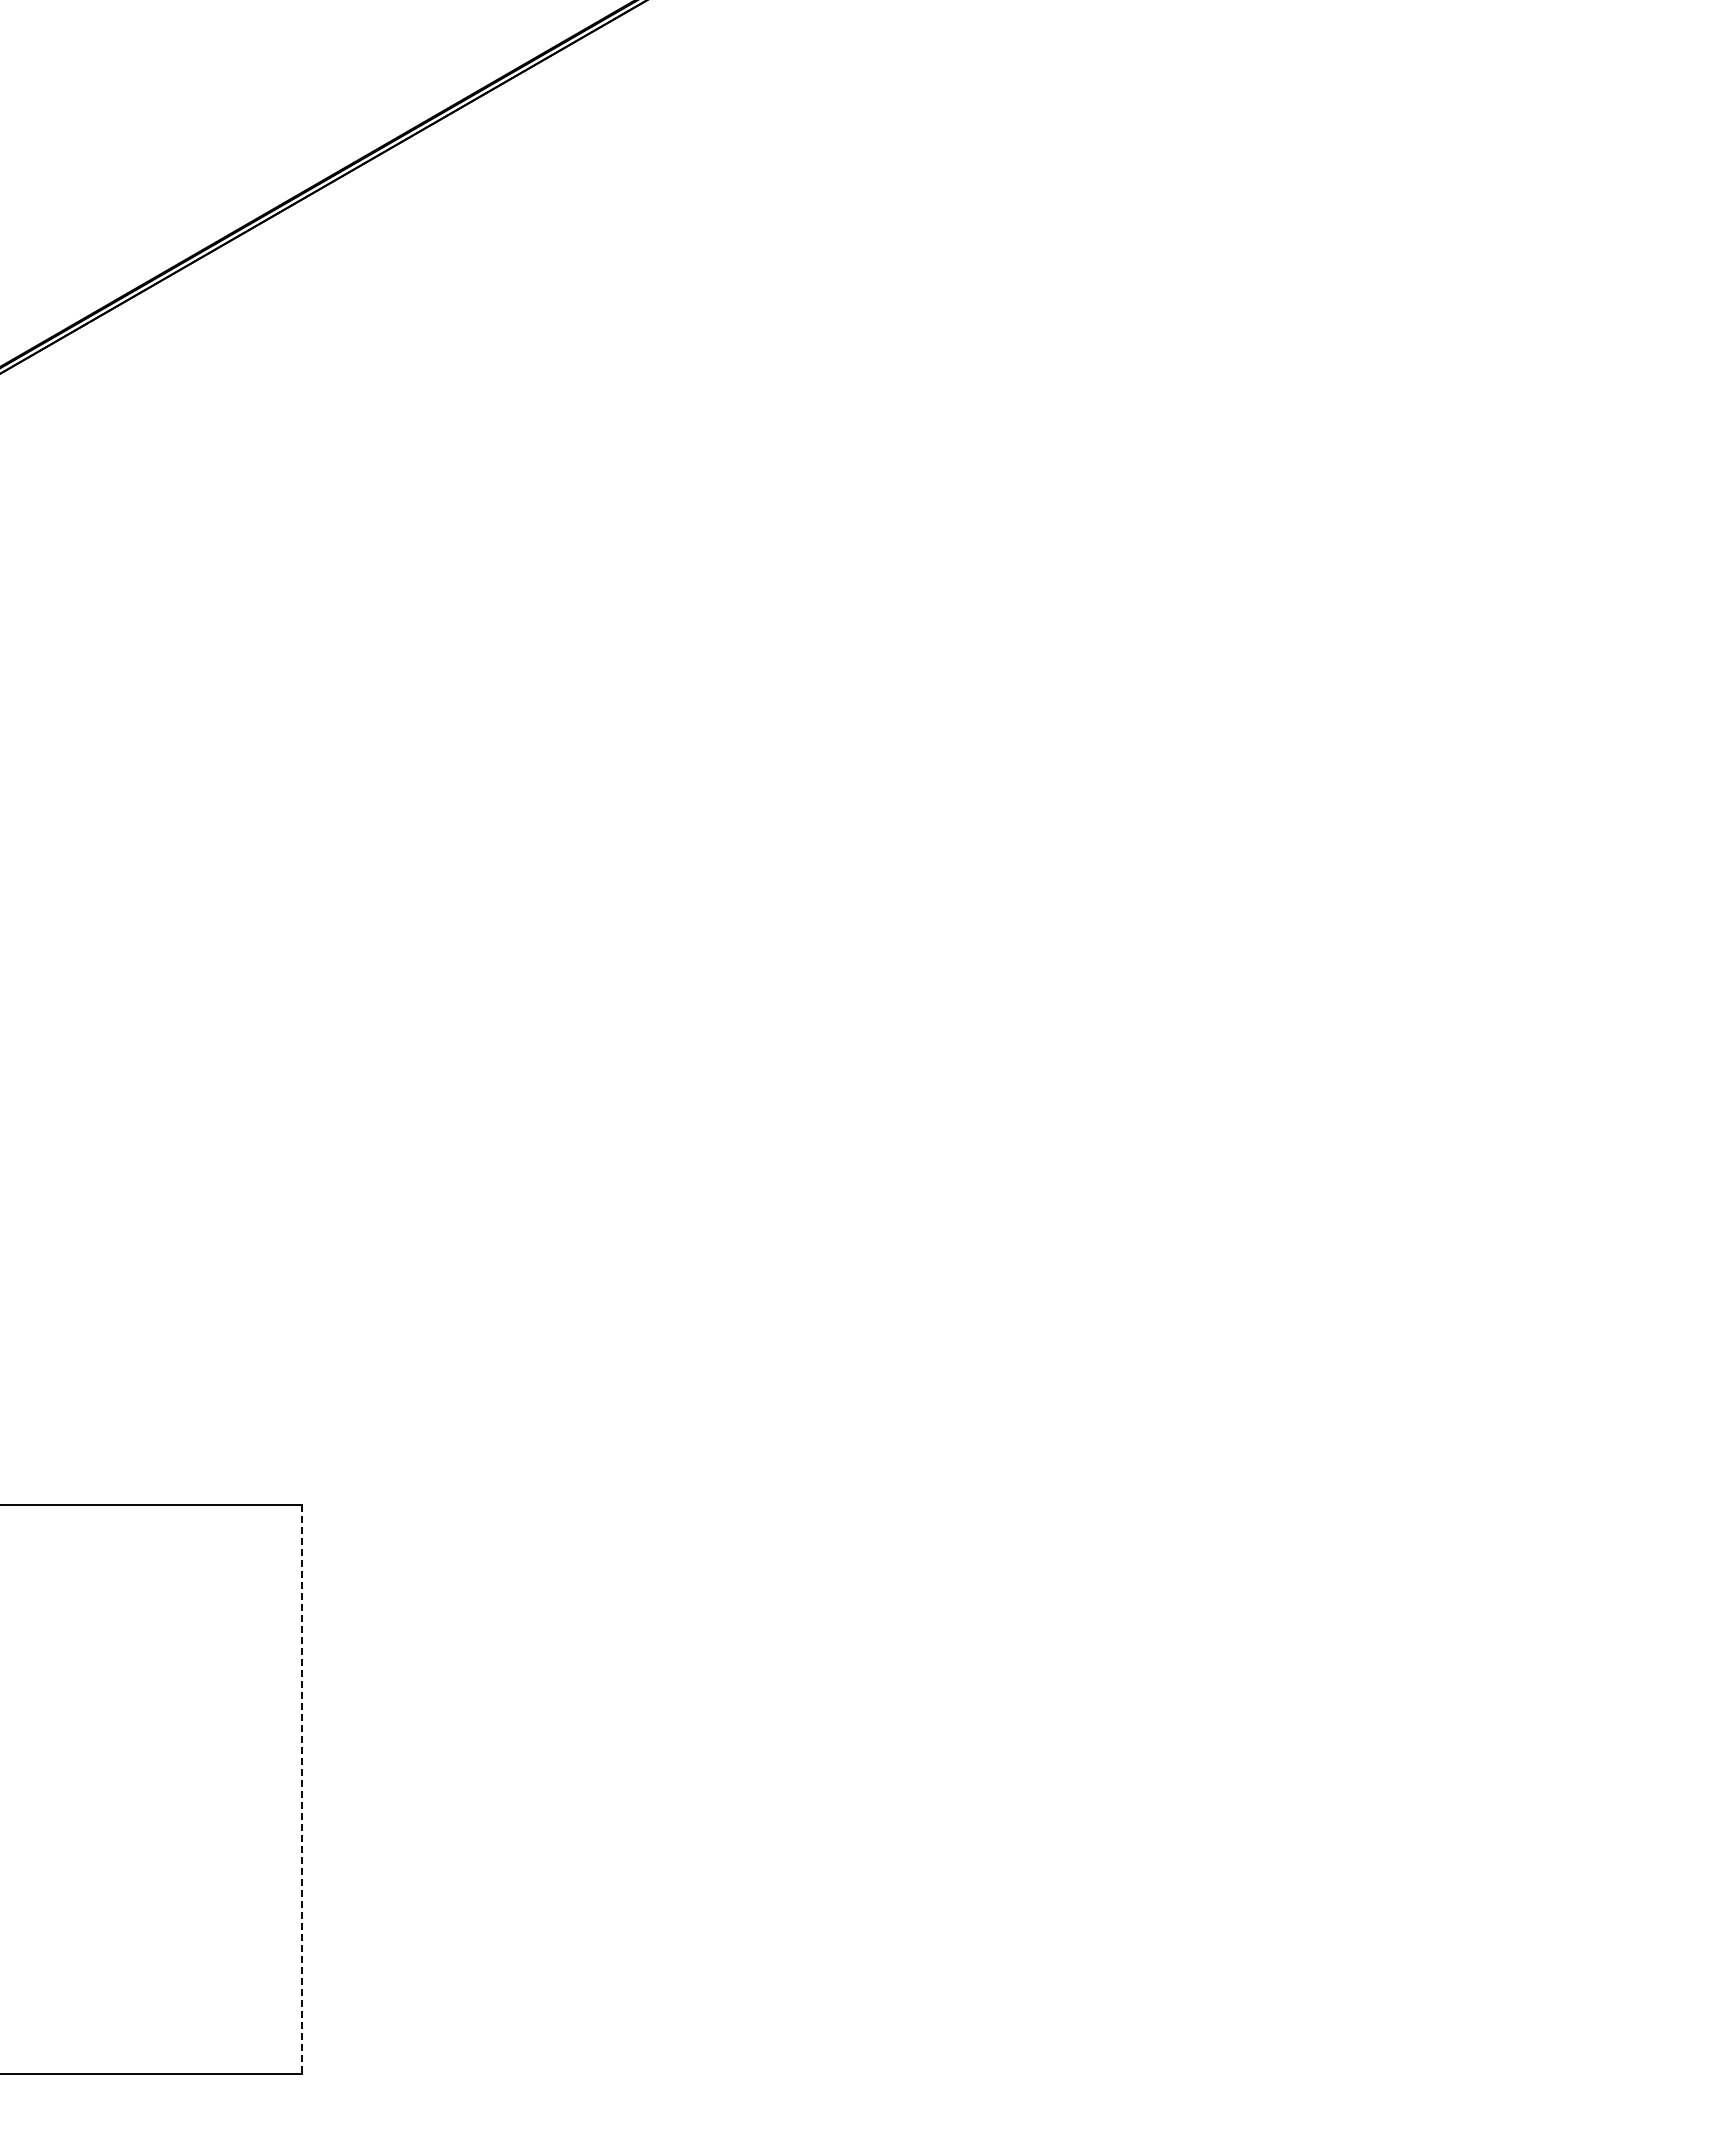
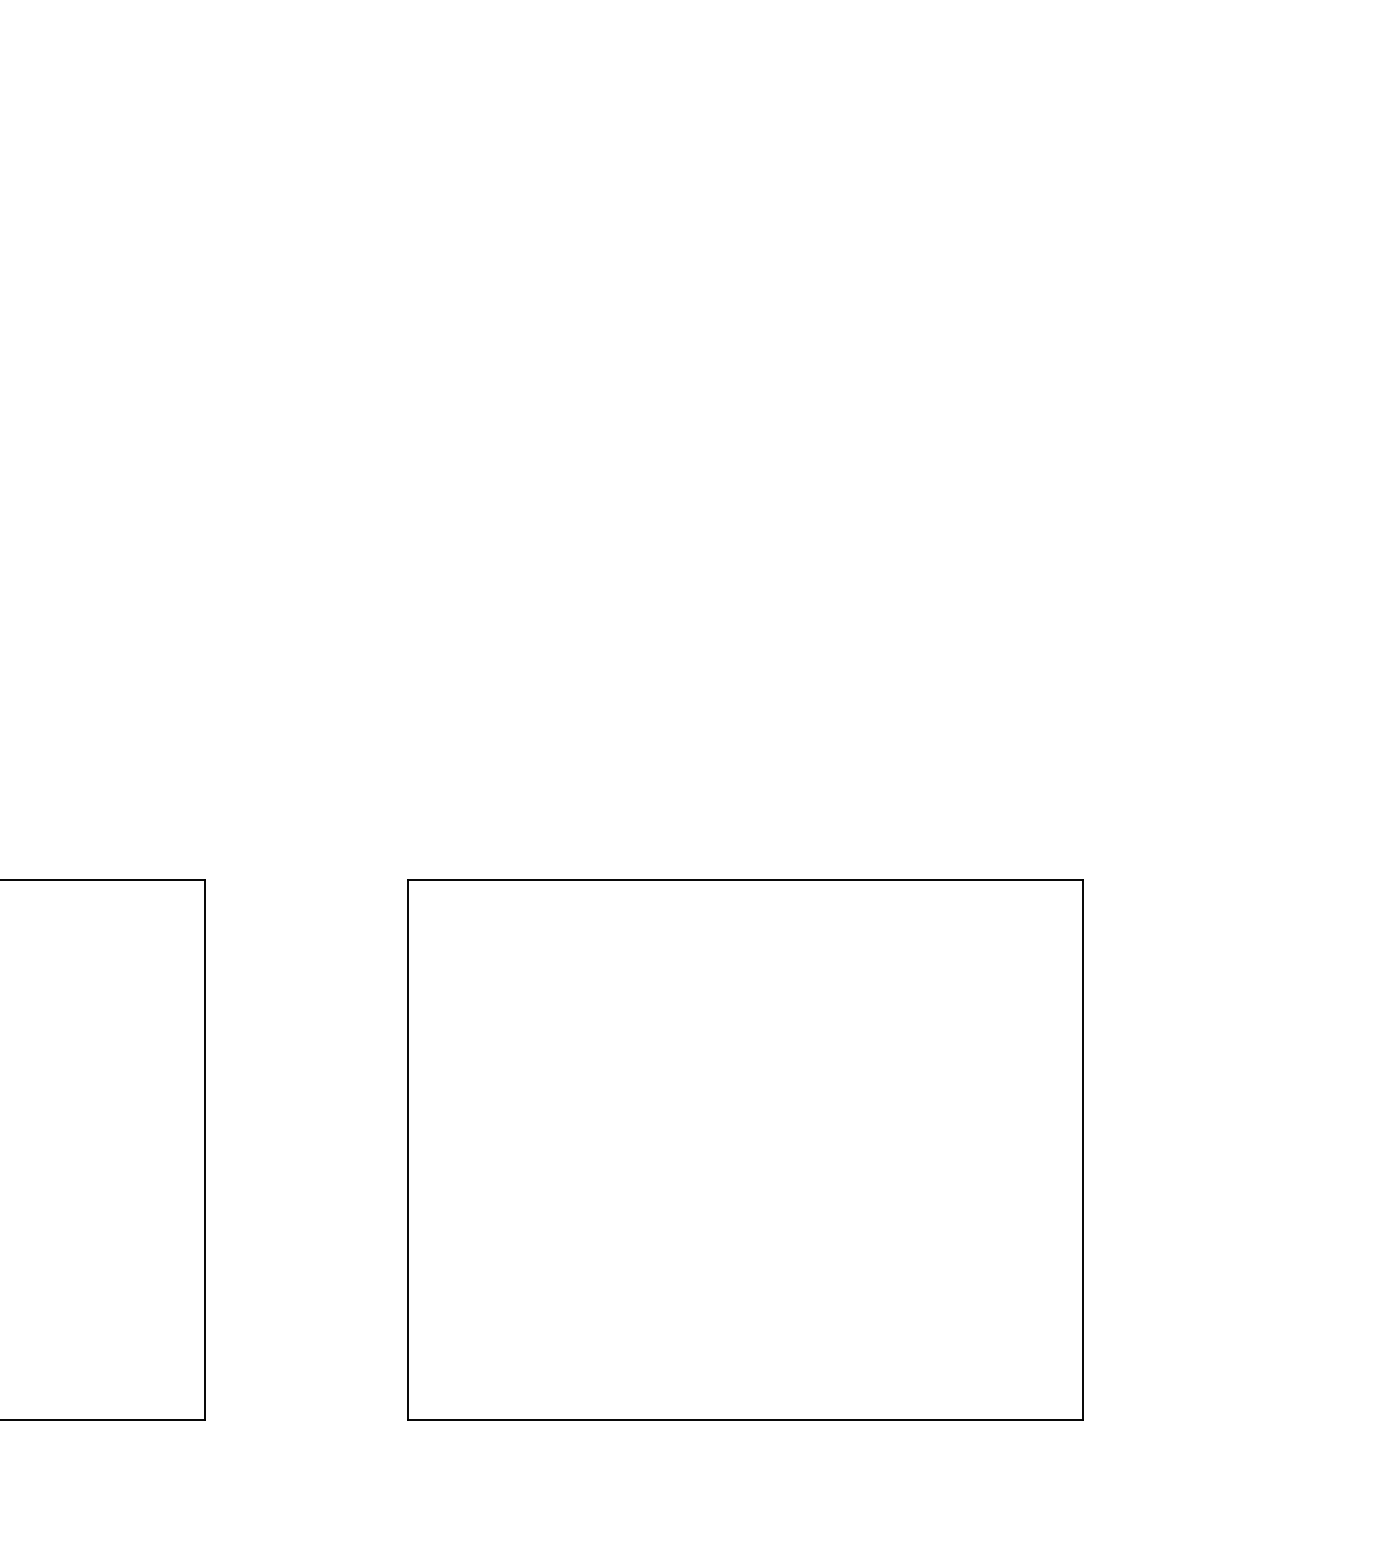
line: (301, 1789) -> (204, 1149), dashed -> solid
part: (870, 1789) -> (744, 1149), added

